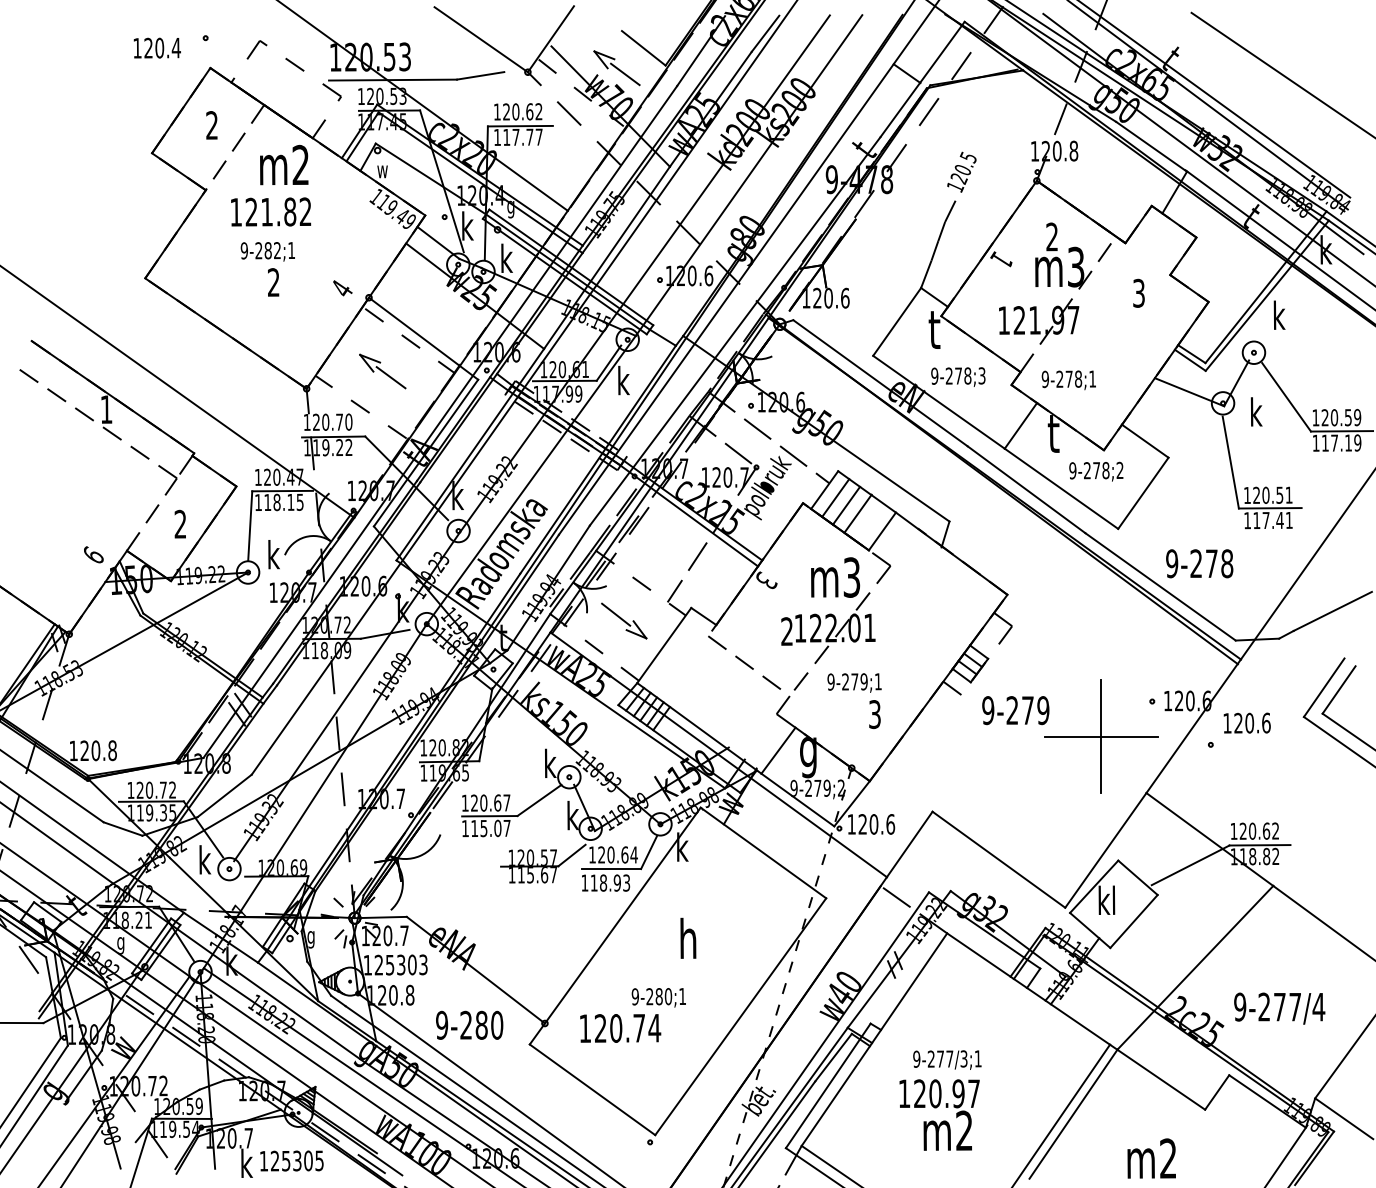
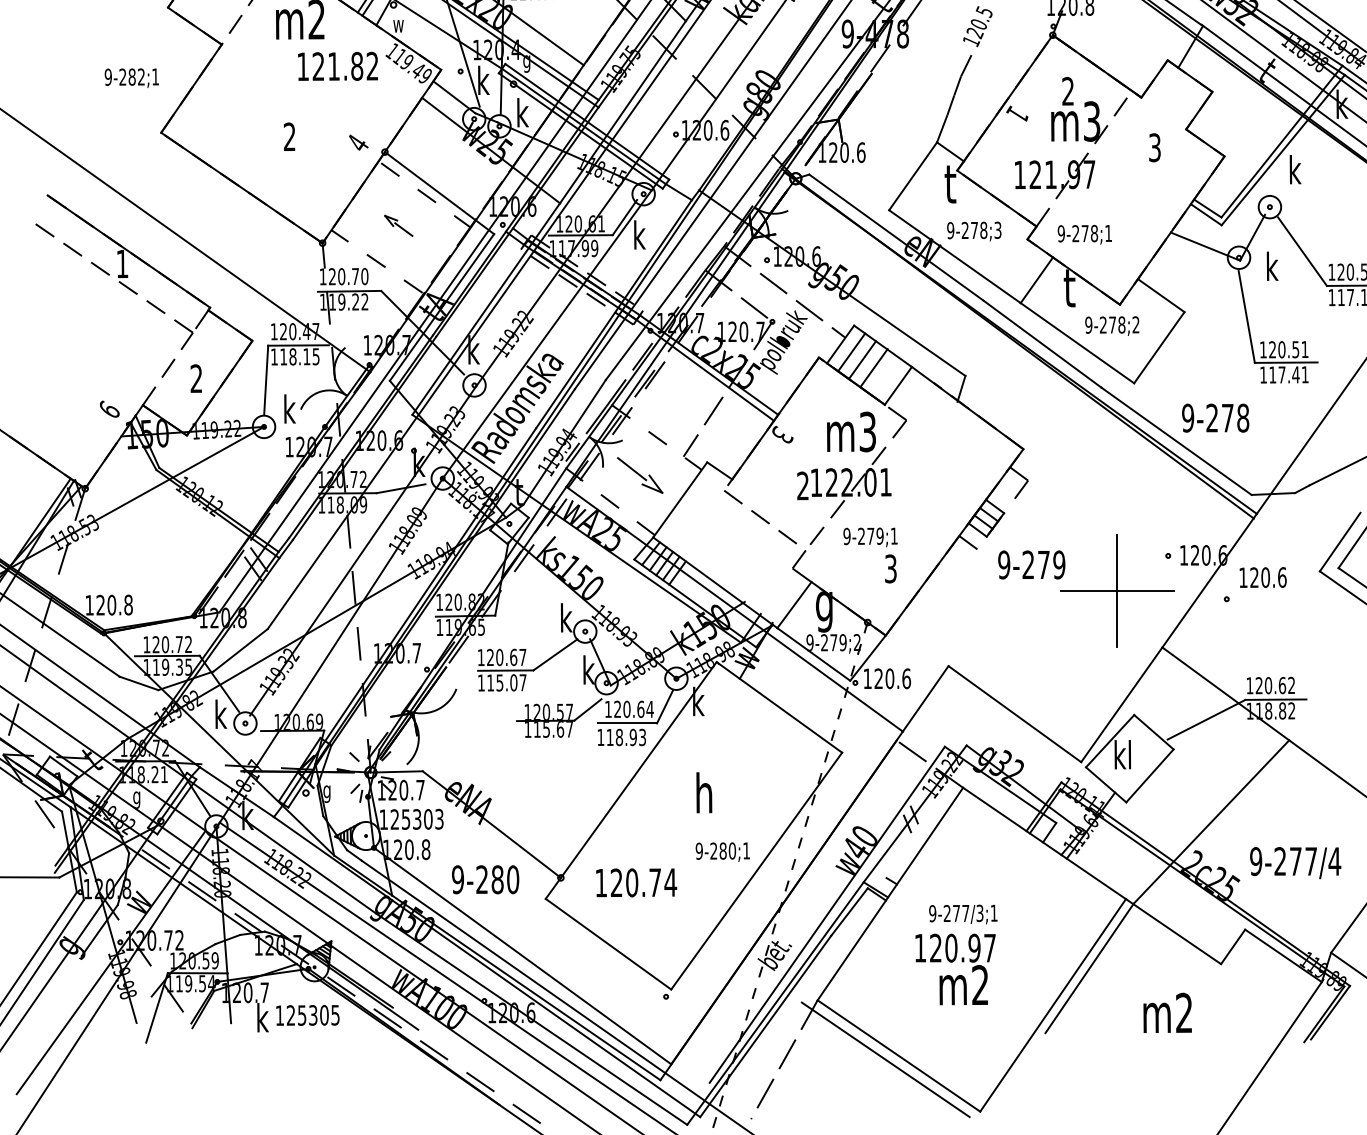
text: (271, 211) -> (338, 65), moved
text: (267, 251) -> (131, 77), moved
part: (382, 371) -> (398, 225), size x0.6
text: (658, 997) -> (722, 851), moved
line: (827, 1085) -> (843, 939), removed

